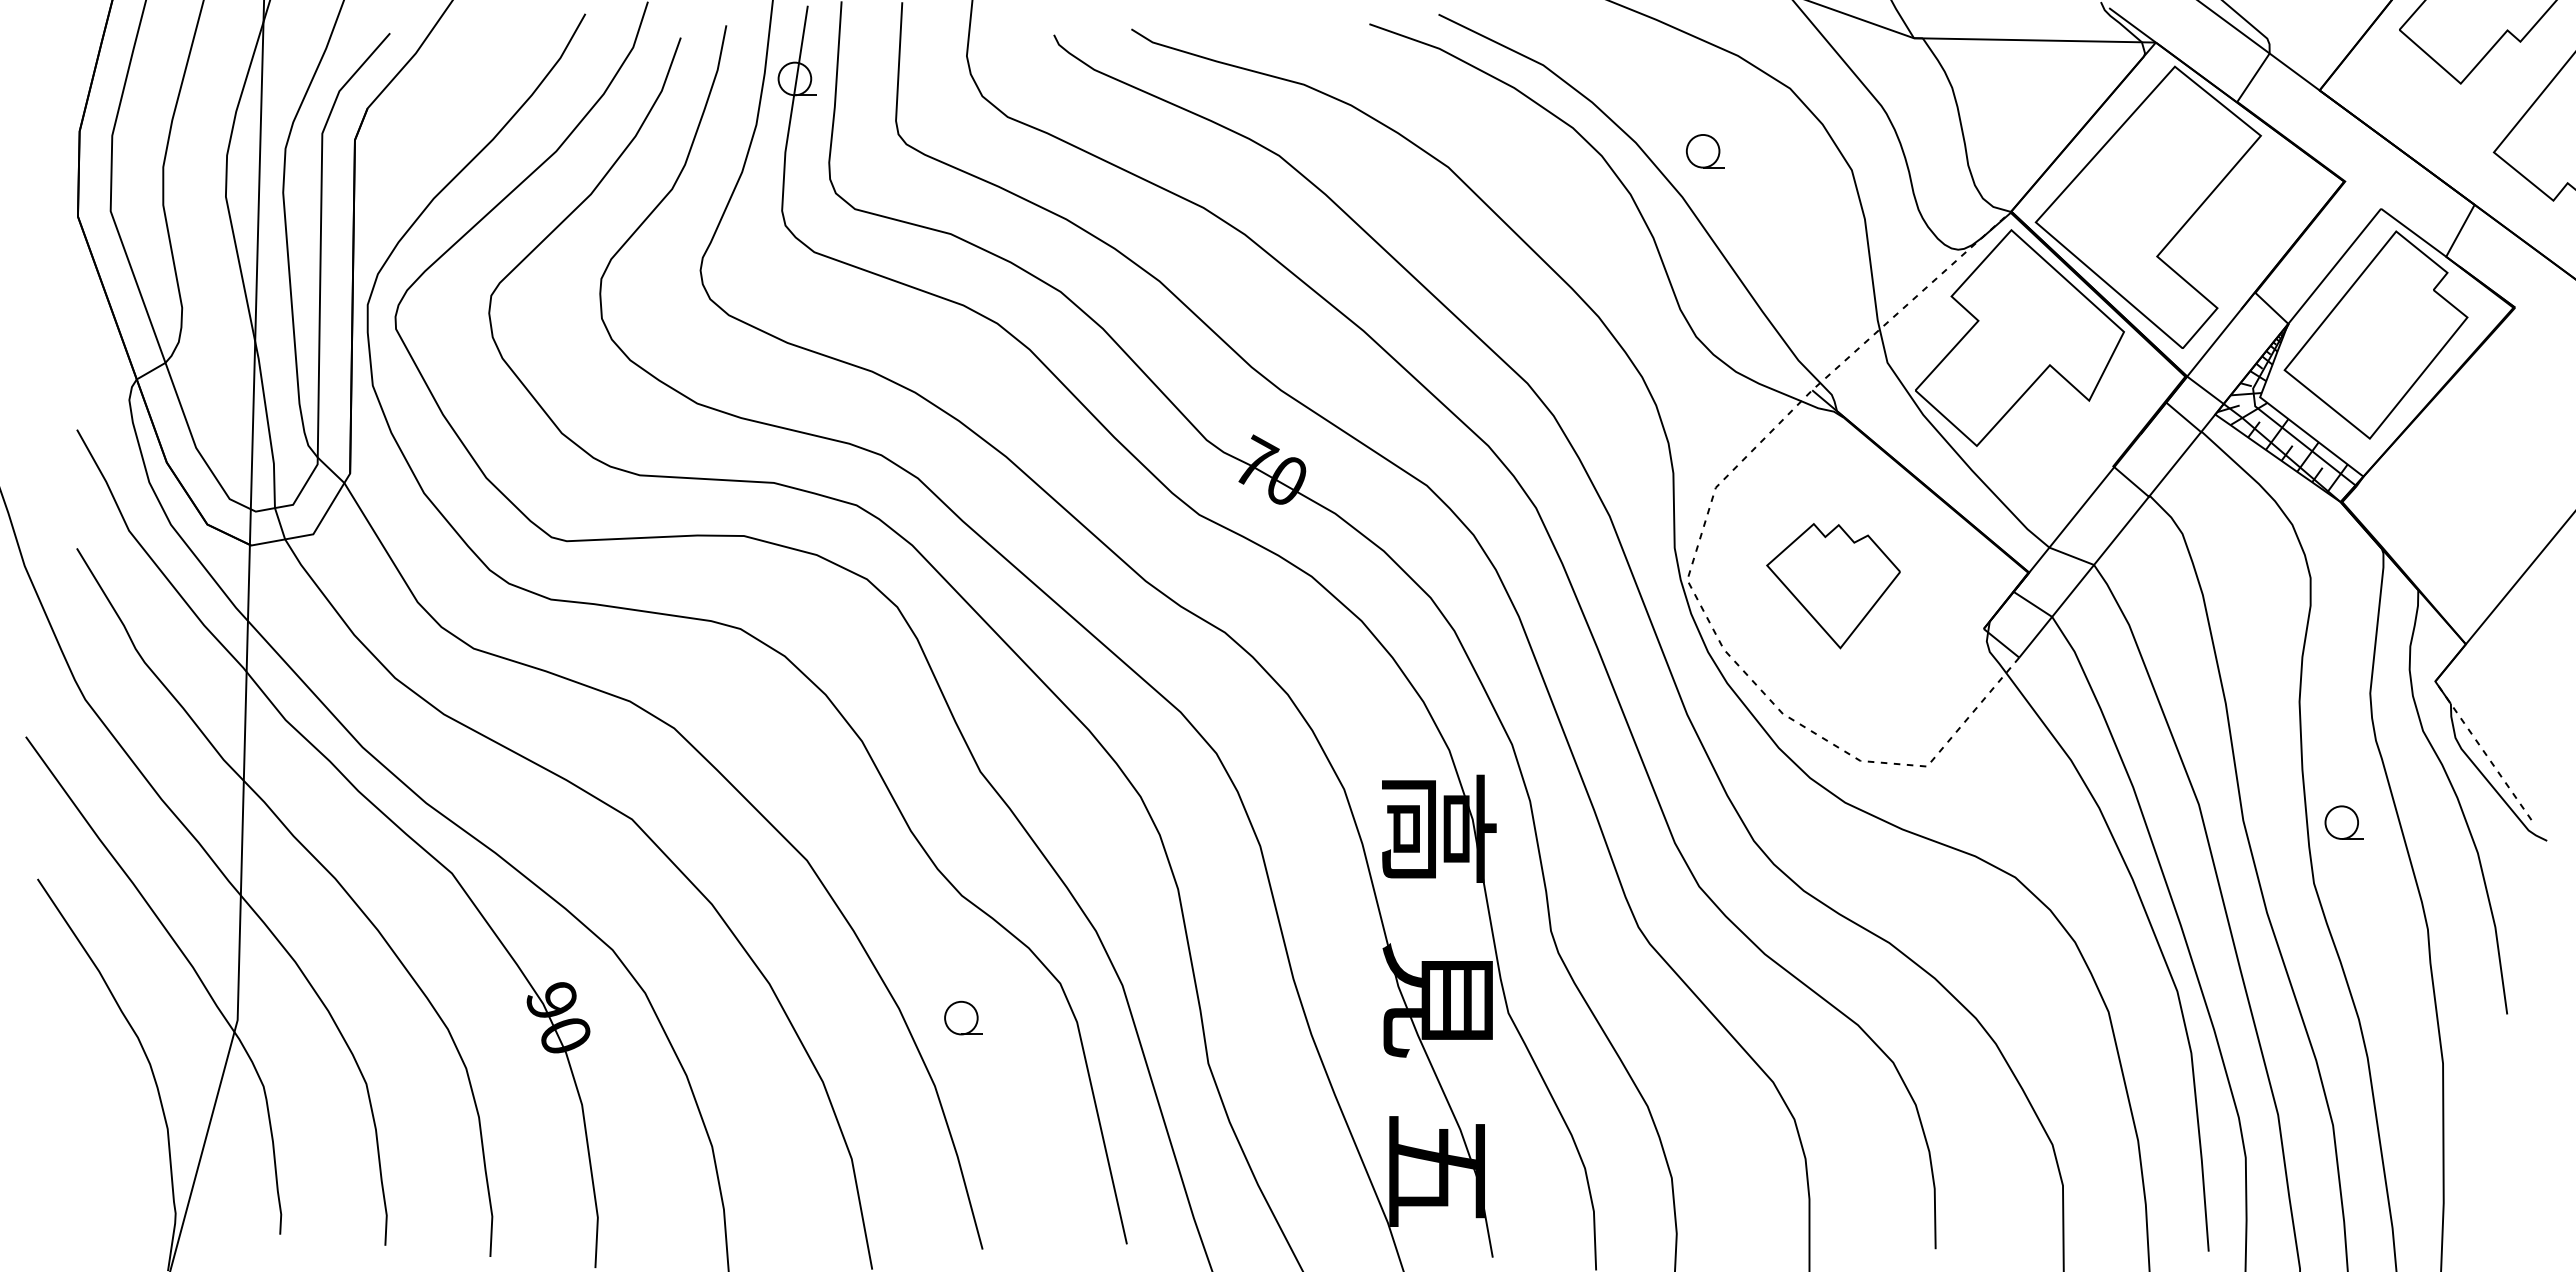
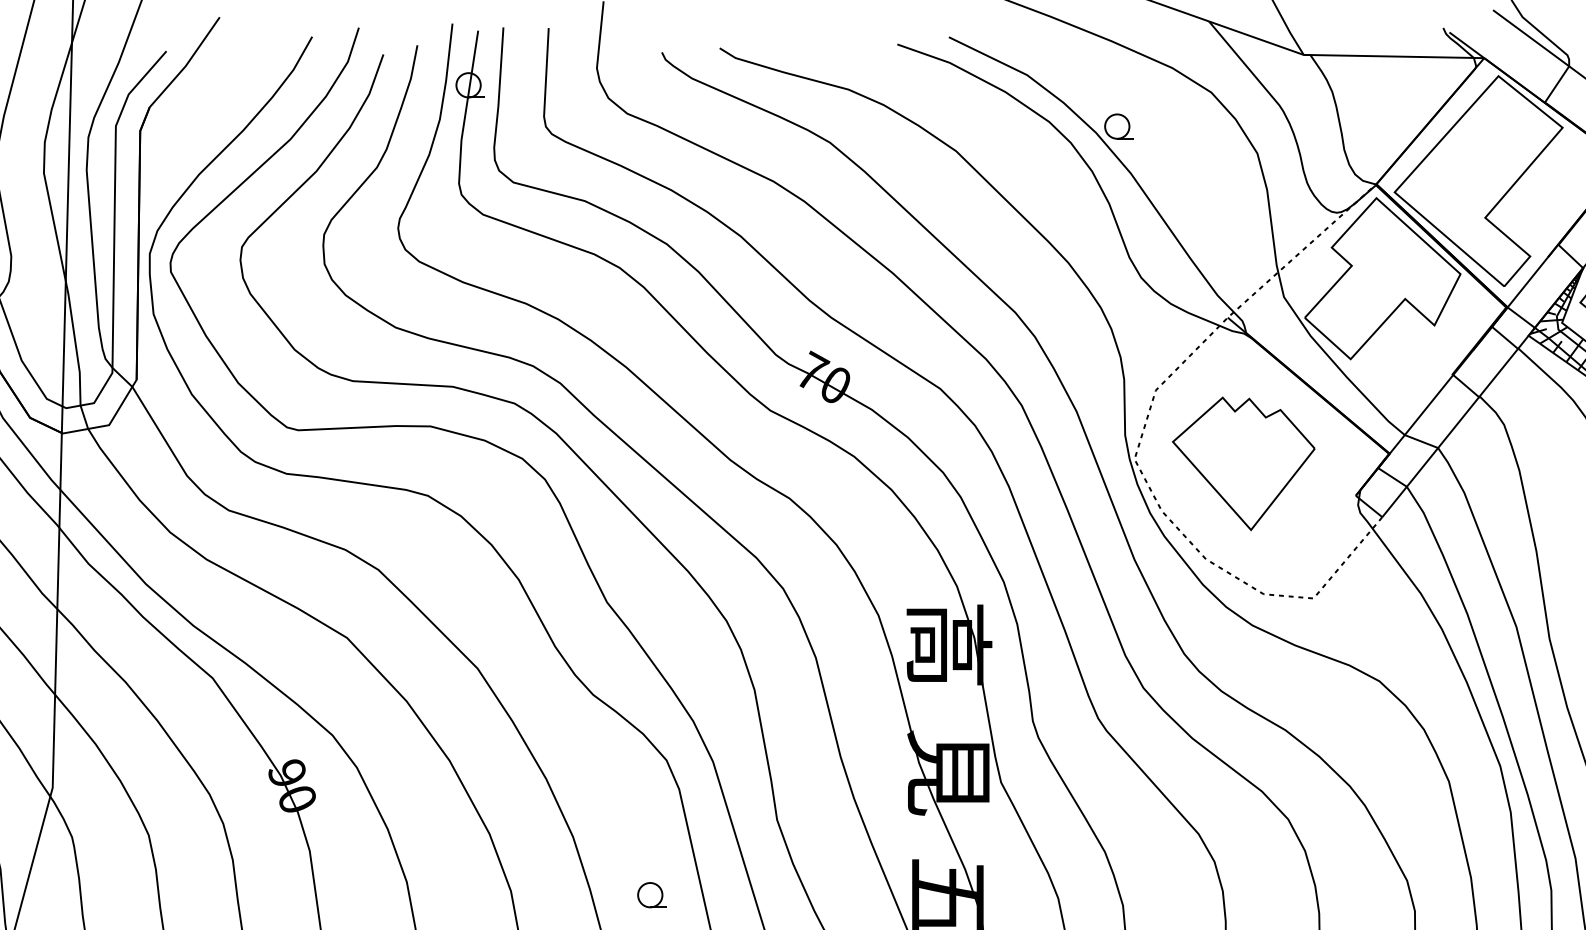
part: (1705, 151) -> (1119, 126), moved
part: (1833, 585) -> (1243, 463), size x1.43
part: (963, 1017) -> (651, 894), moved

